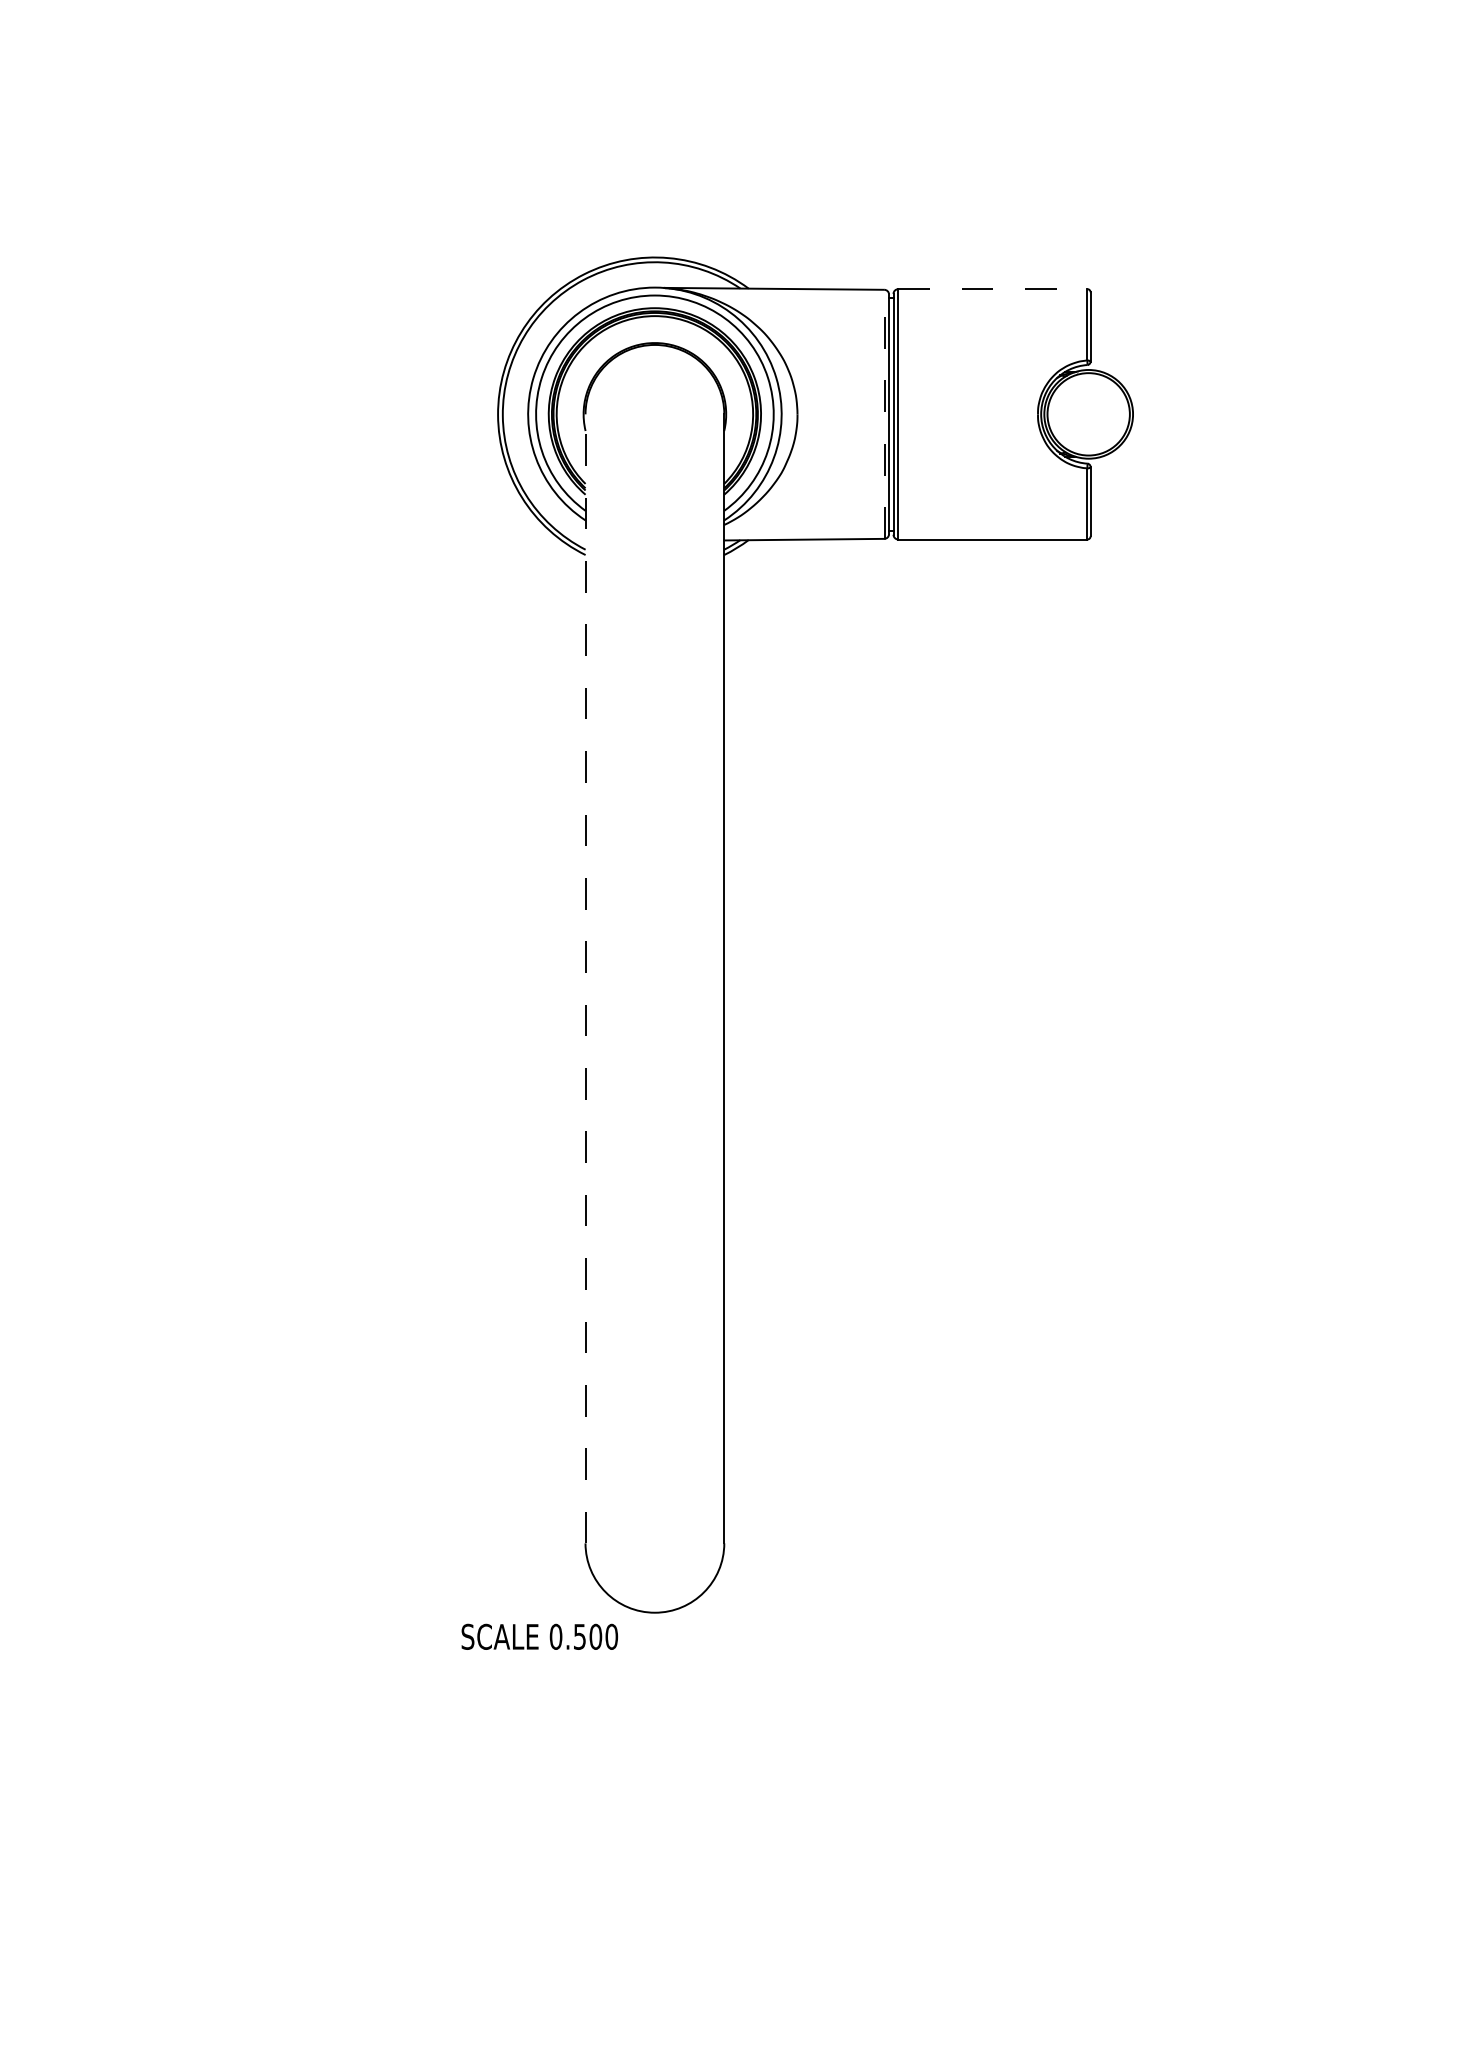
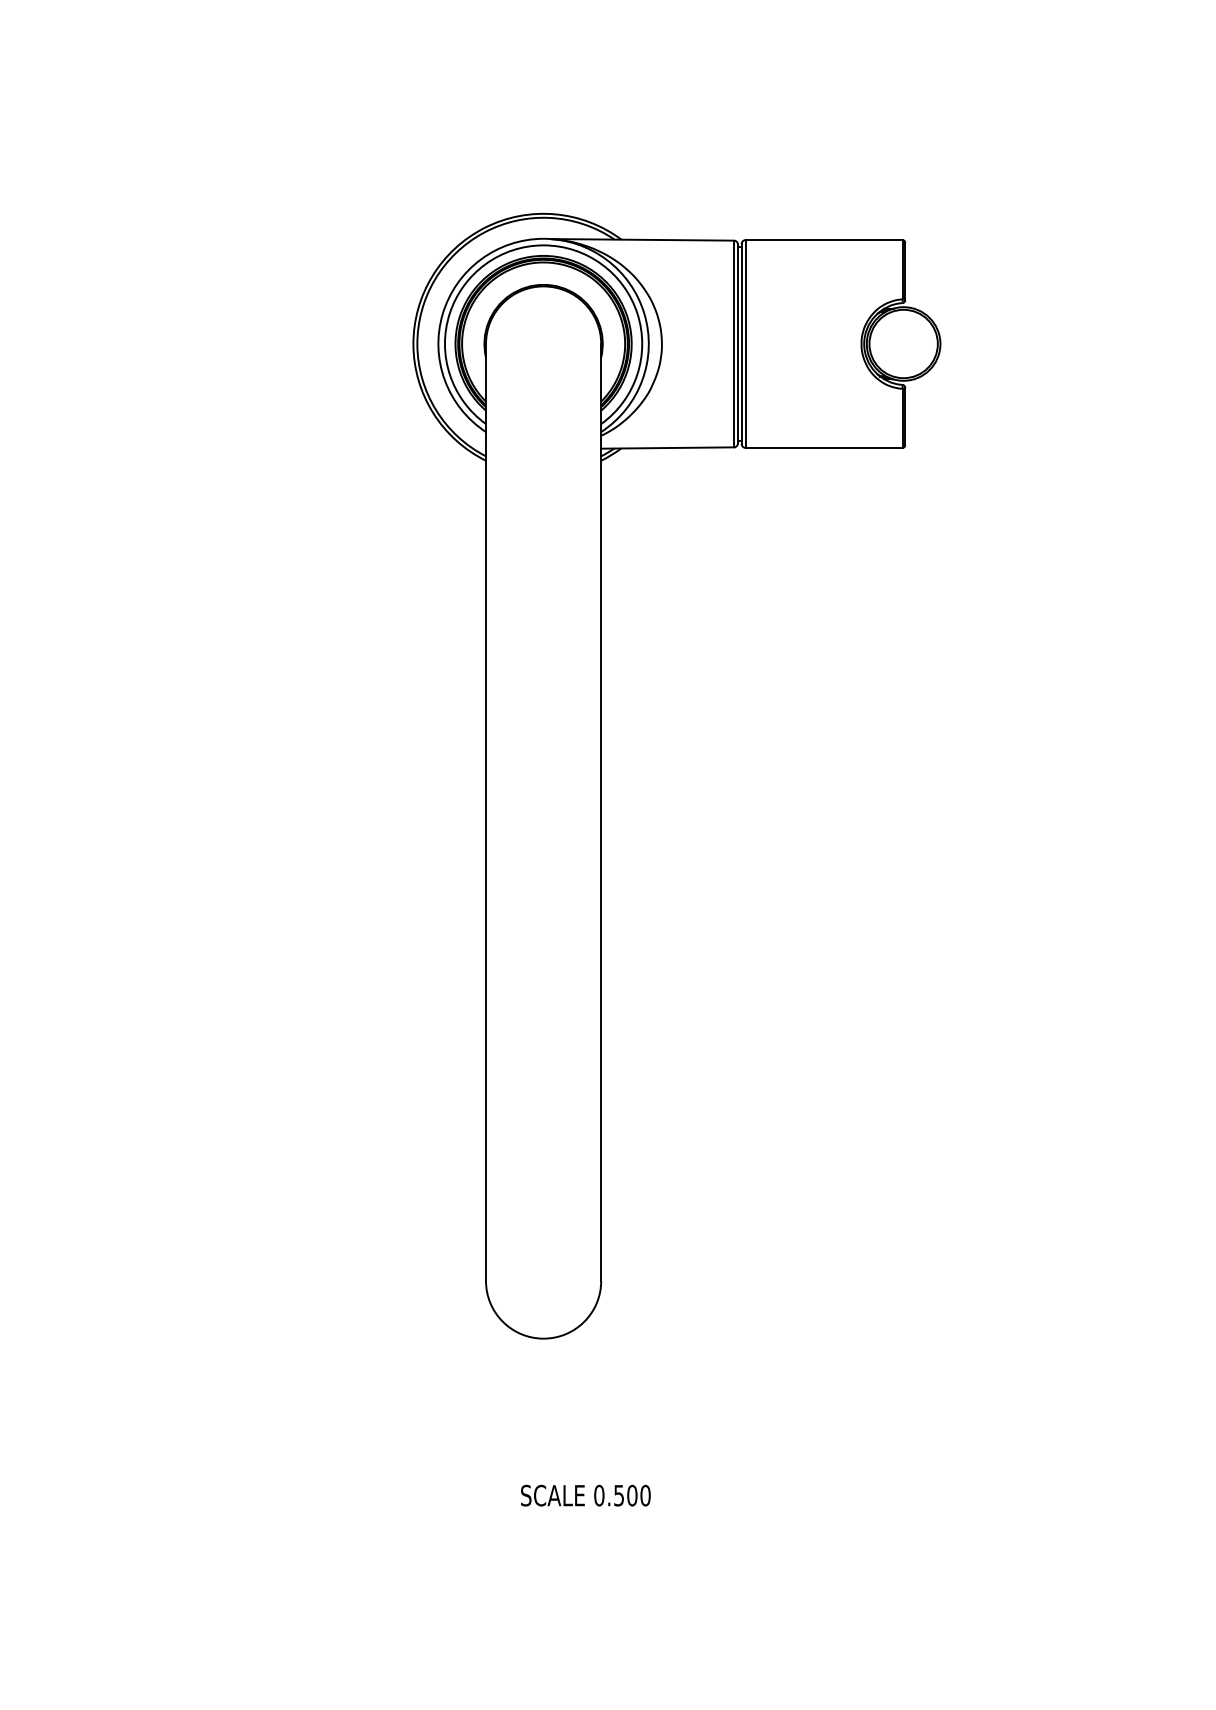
line: (992, 289) -> (823, 240), dashed -> solid
line: (884, 414) -> (734, 344), dashed -> solid
line: (585, 978) -> (485, 812), dashed -> solid
text: (539, 1636) -> (585, 1495), moved

